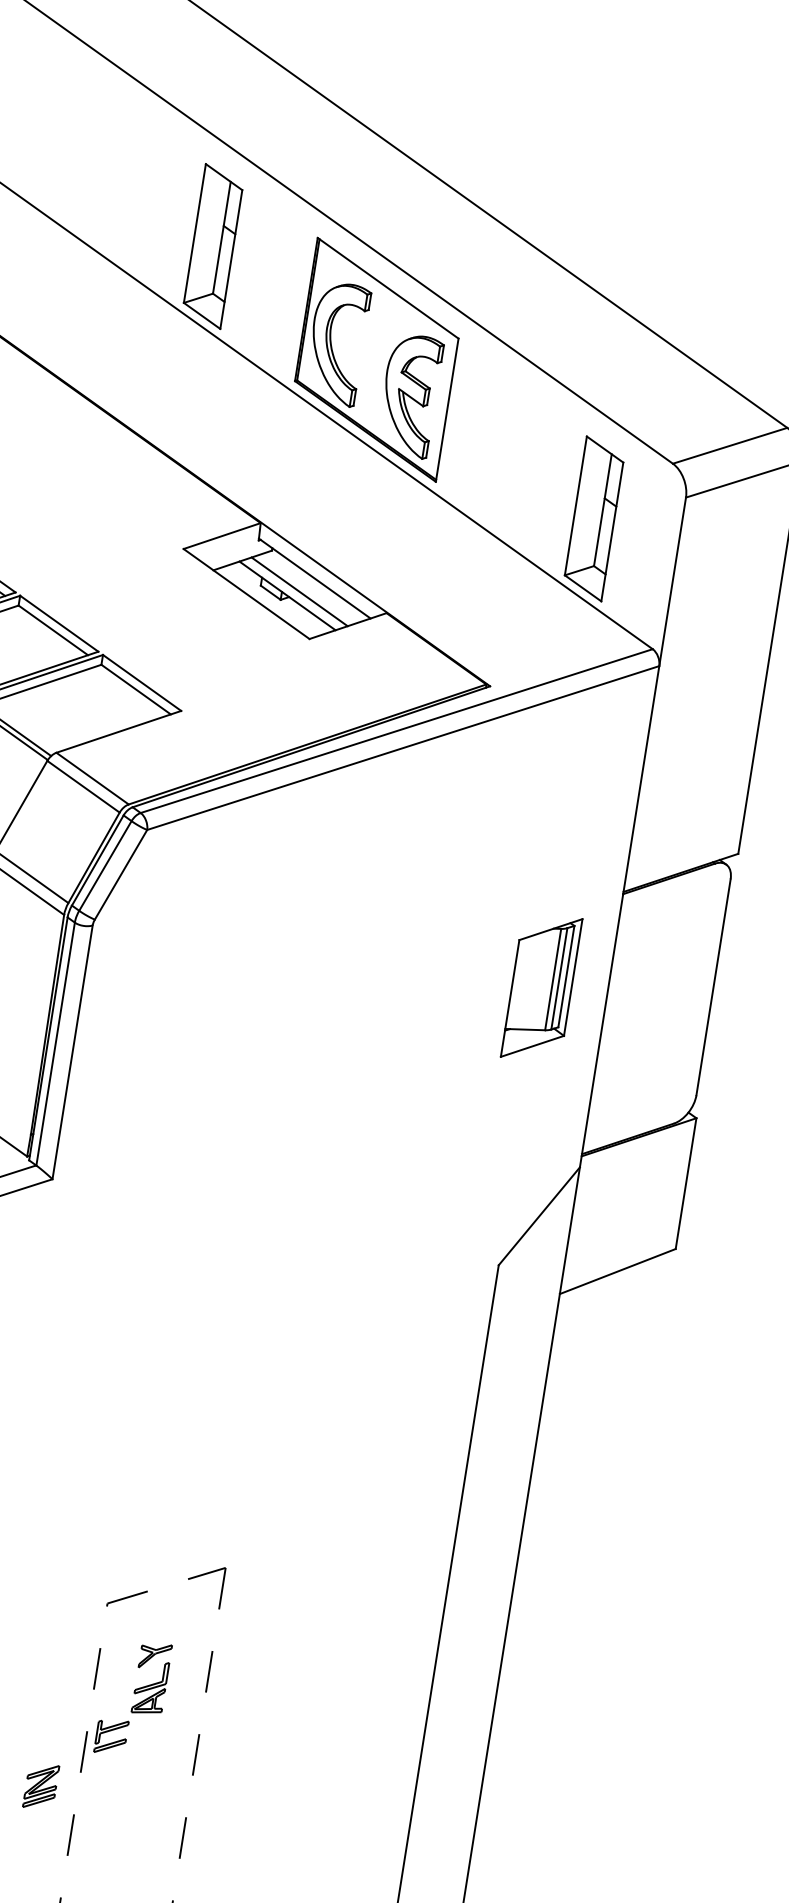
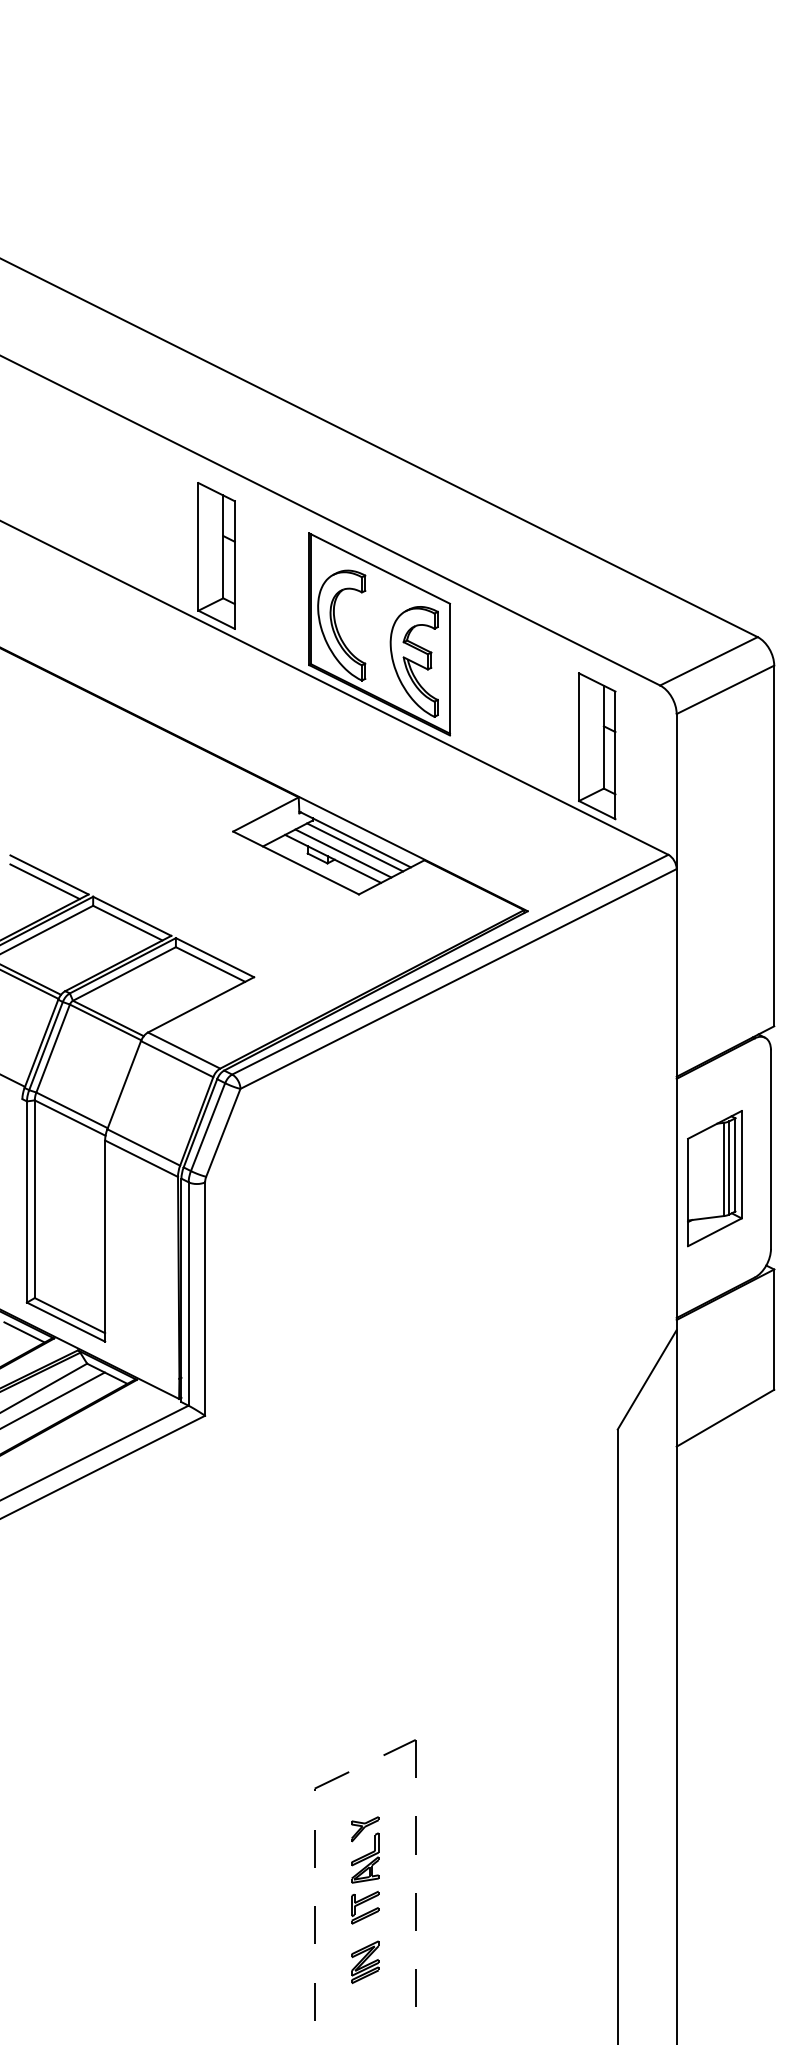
line: (313, 587) -> (355, 847), added
part: (541, 987) -> (714, 1178), moved
part: (111, 1736) -> (365, 1907), moved
part: (41, 1785) -> (365, 1961), moved

